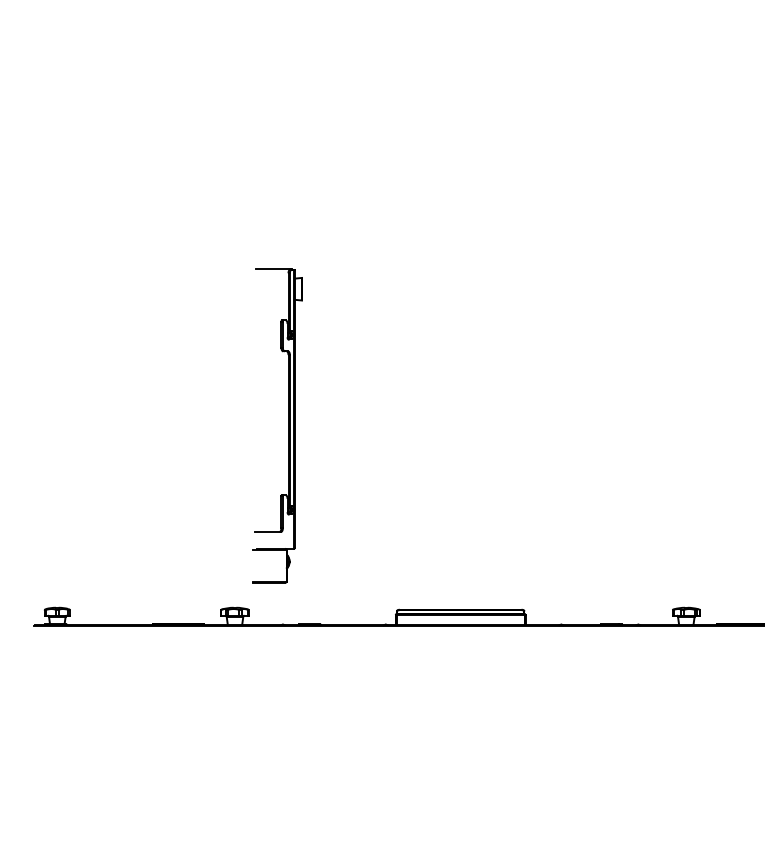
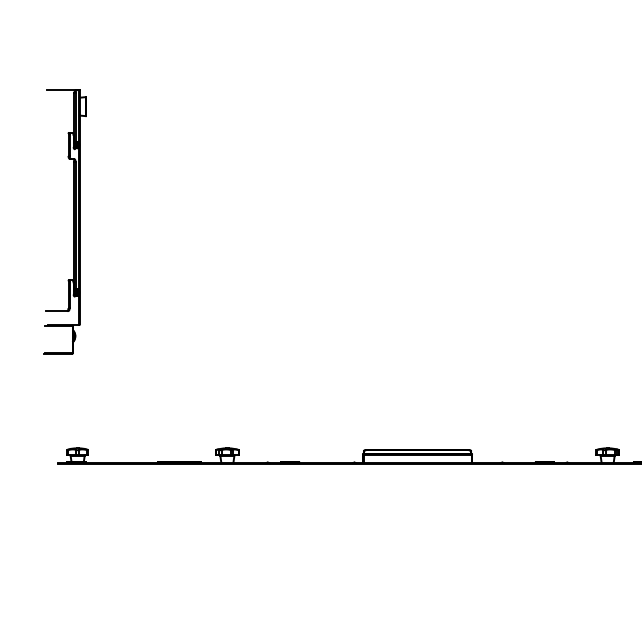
part: (288, 425) -> (74, 221), moved

